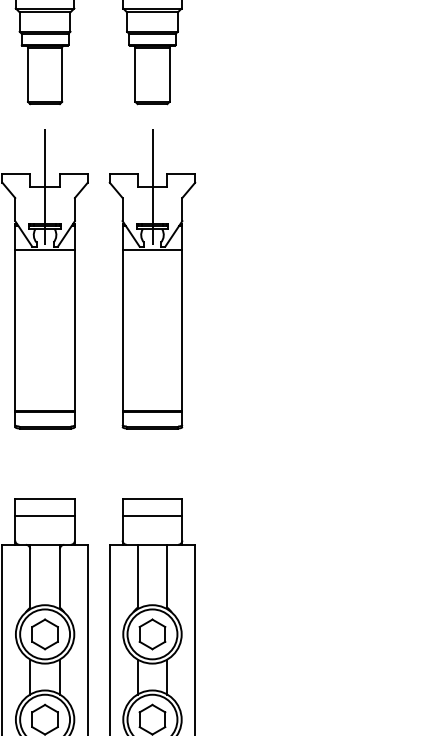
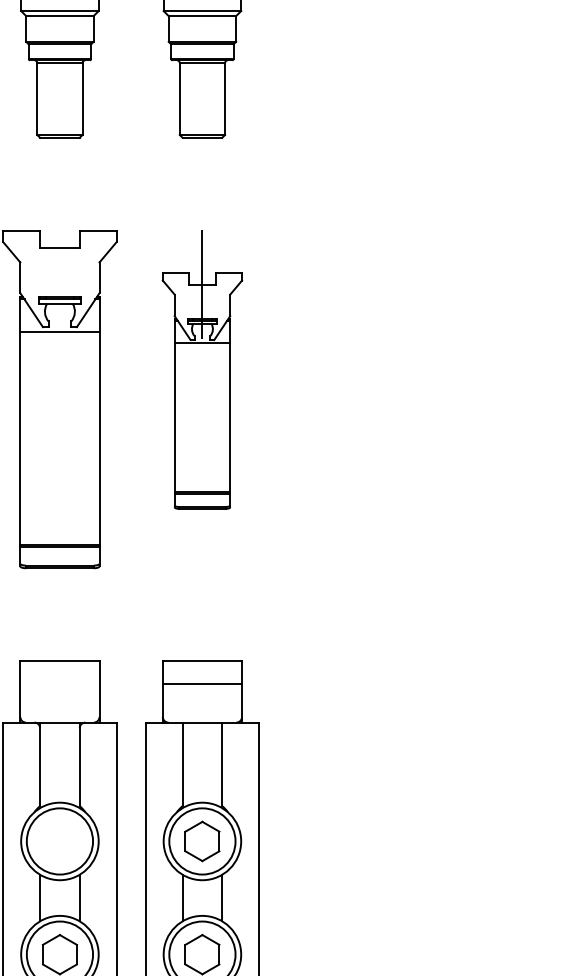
line: (44, 186) -> (59, 247), removed
part: (152, 278) -> (202, 369), size x0.7
line: (44, 515) -> (59, 683), removed
part: (44, 634) -> (59, 841), removed

